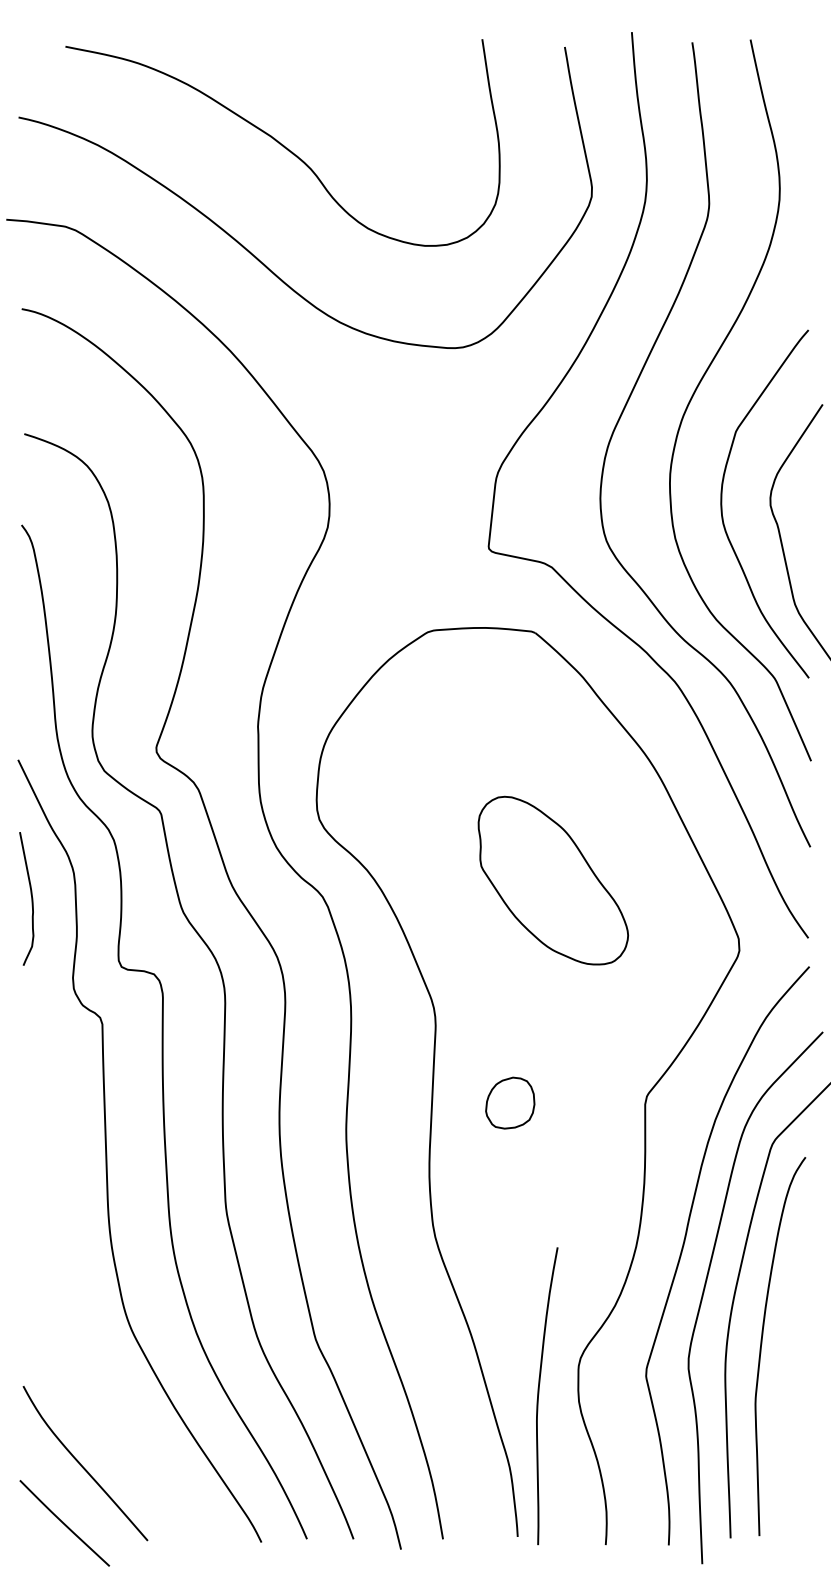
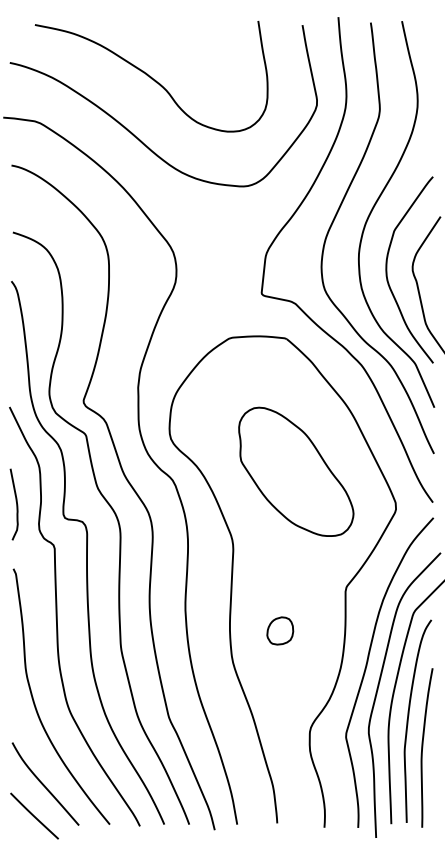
part: (553, 880) -> (296, 471), size x1.43
curve: (31, 898) -> (16, 504), moved
part: (510, 1102) -> (280, 630), moved
curve: (66, 1313) -> (35, 703), added
curve: (540, 1395) -> (423, 747), moved

